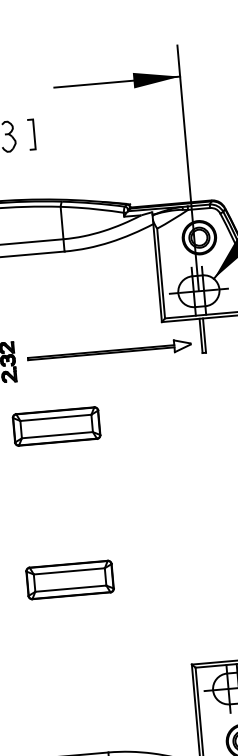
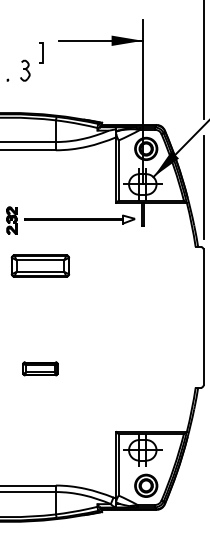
line: (34, 134) -> (42, 52), moved
part: (70, 579) -> (40, 368), size x0.6

